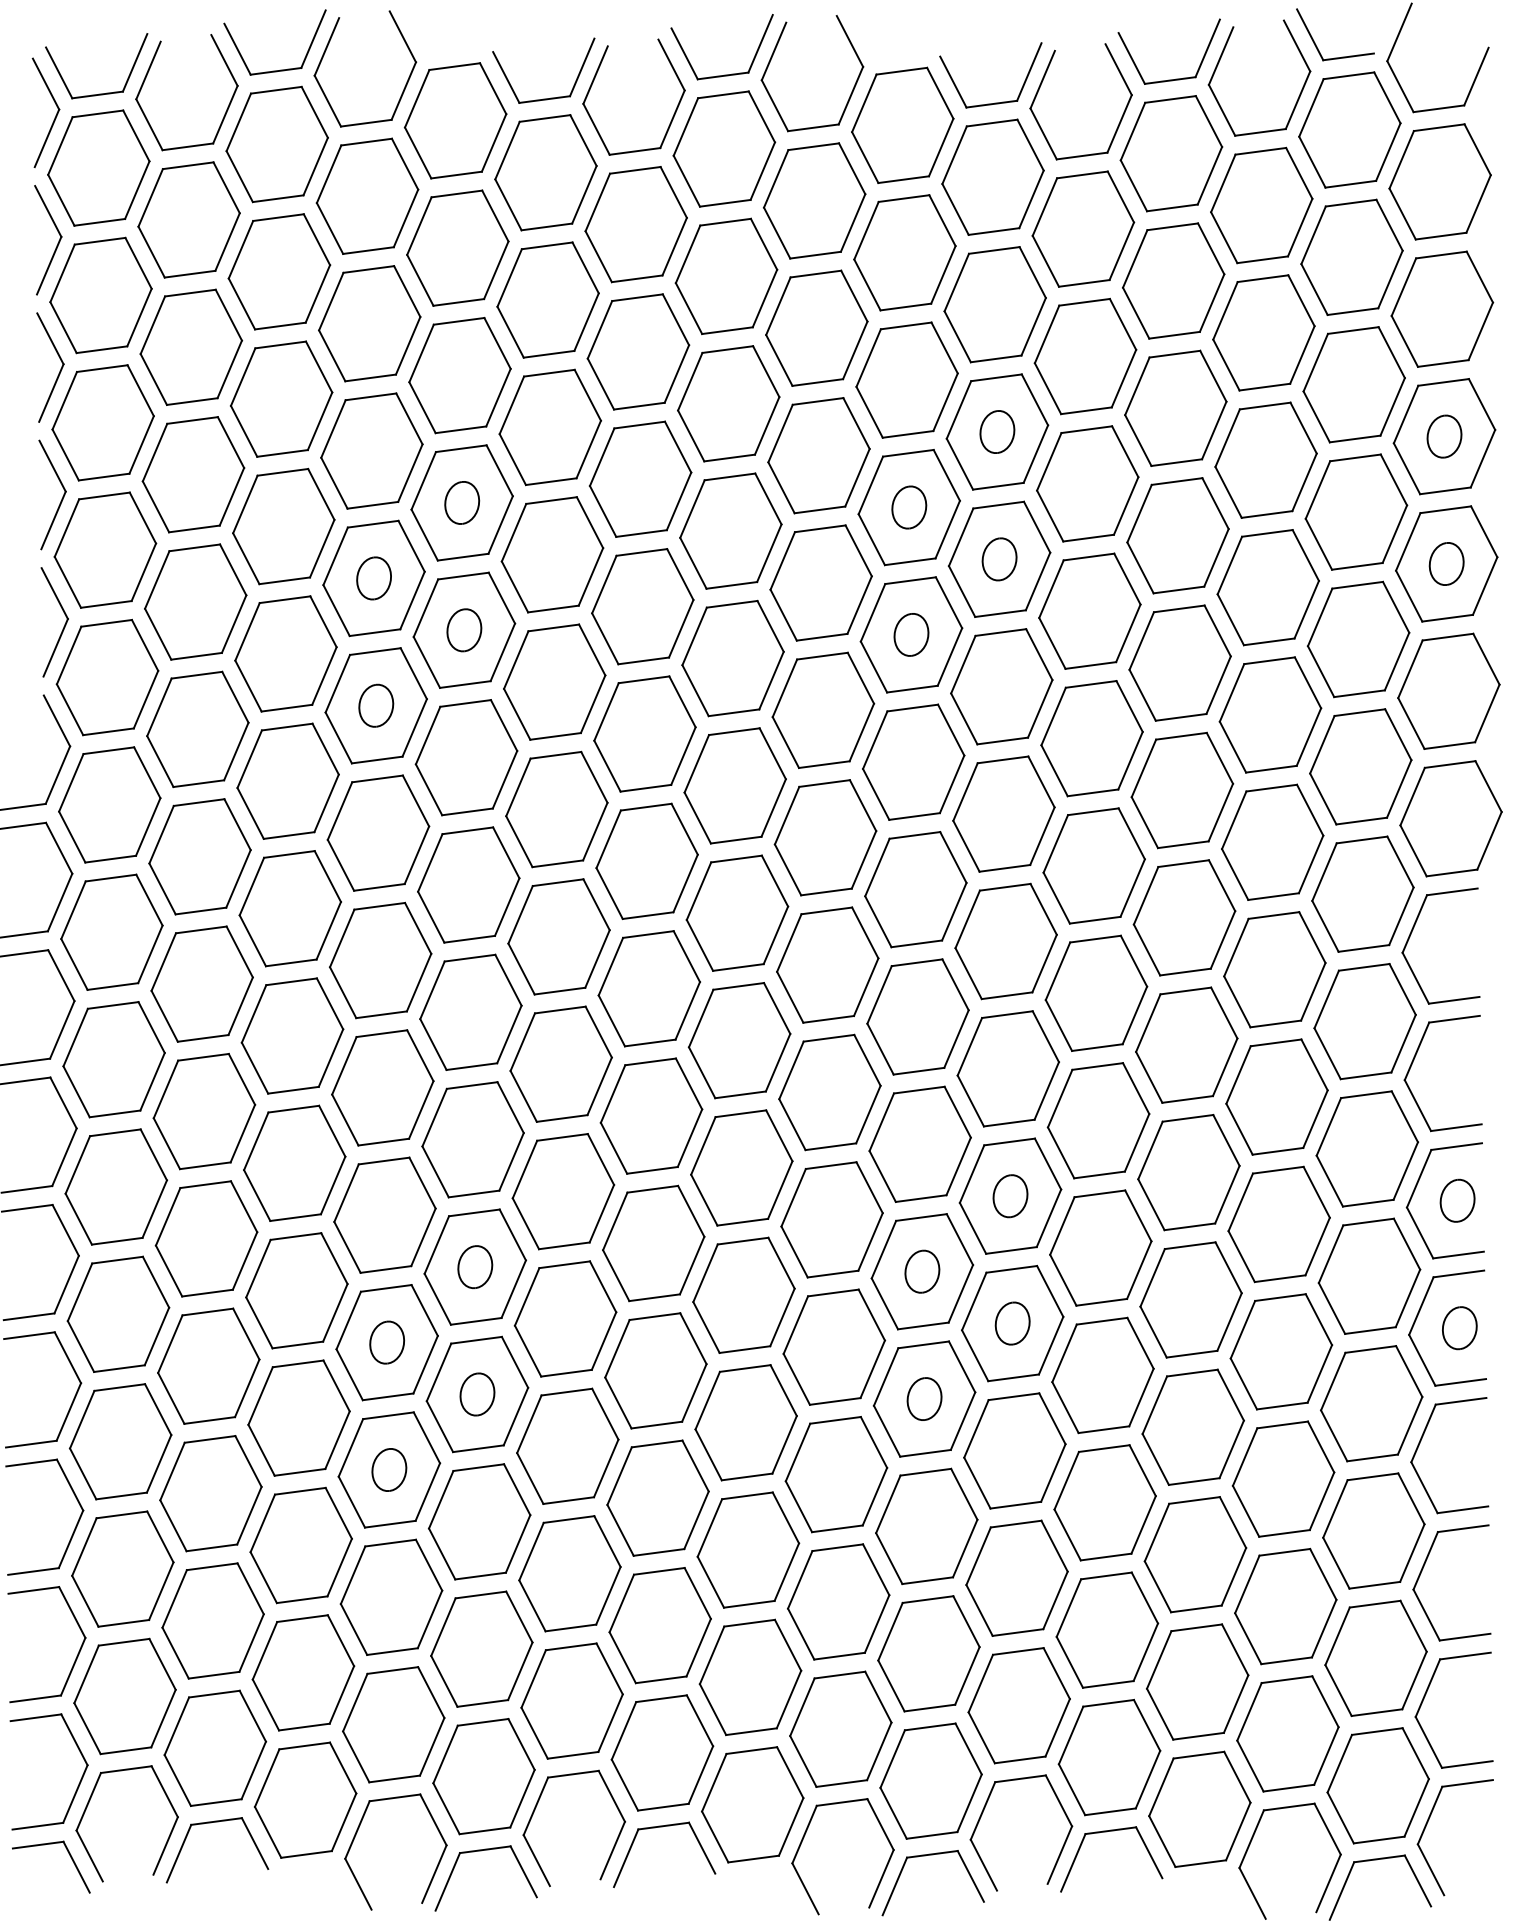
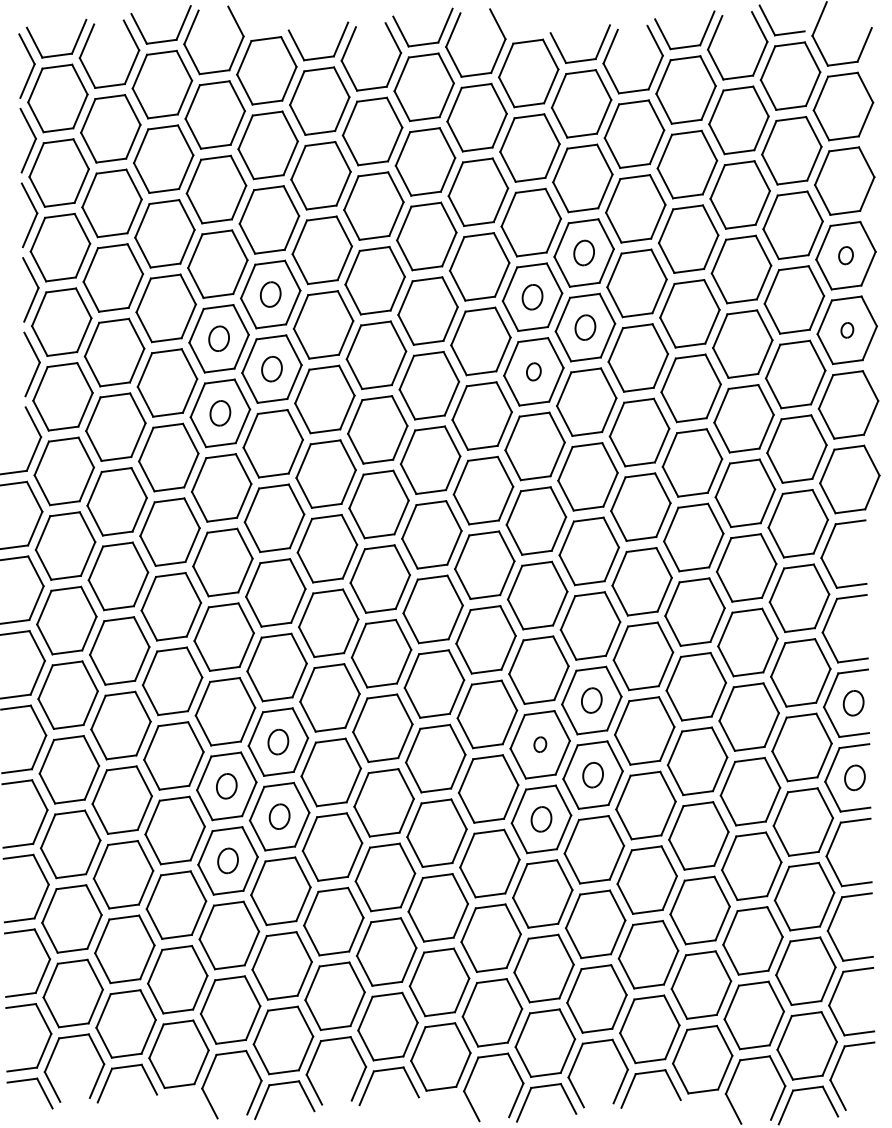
part: (1443, 436) -> (845, 255), size x0.7
part: (1447, 564) -> (847, 330), size x0.6
part: (910, 634) -> (533, 371), size x0.7
part: (922, 1271) -> (540, 744), size x0.6

